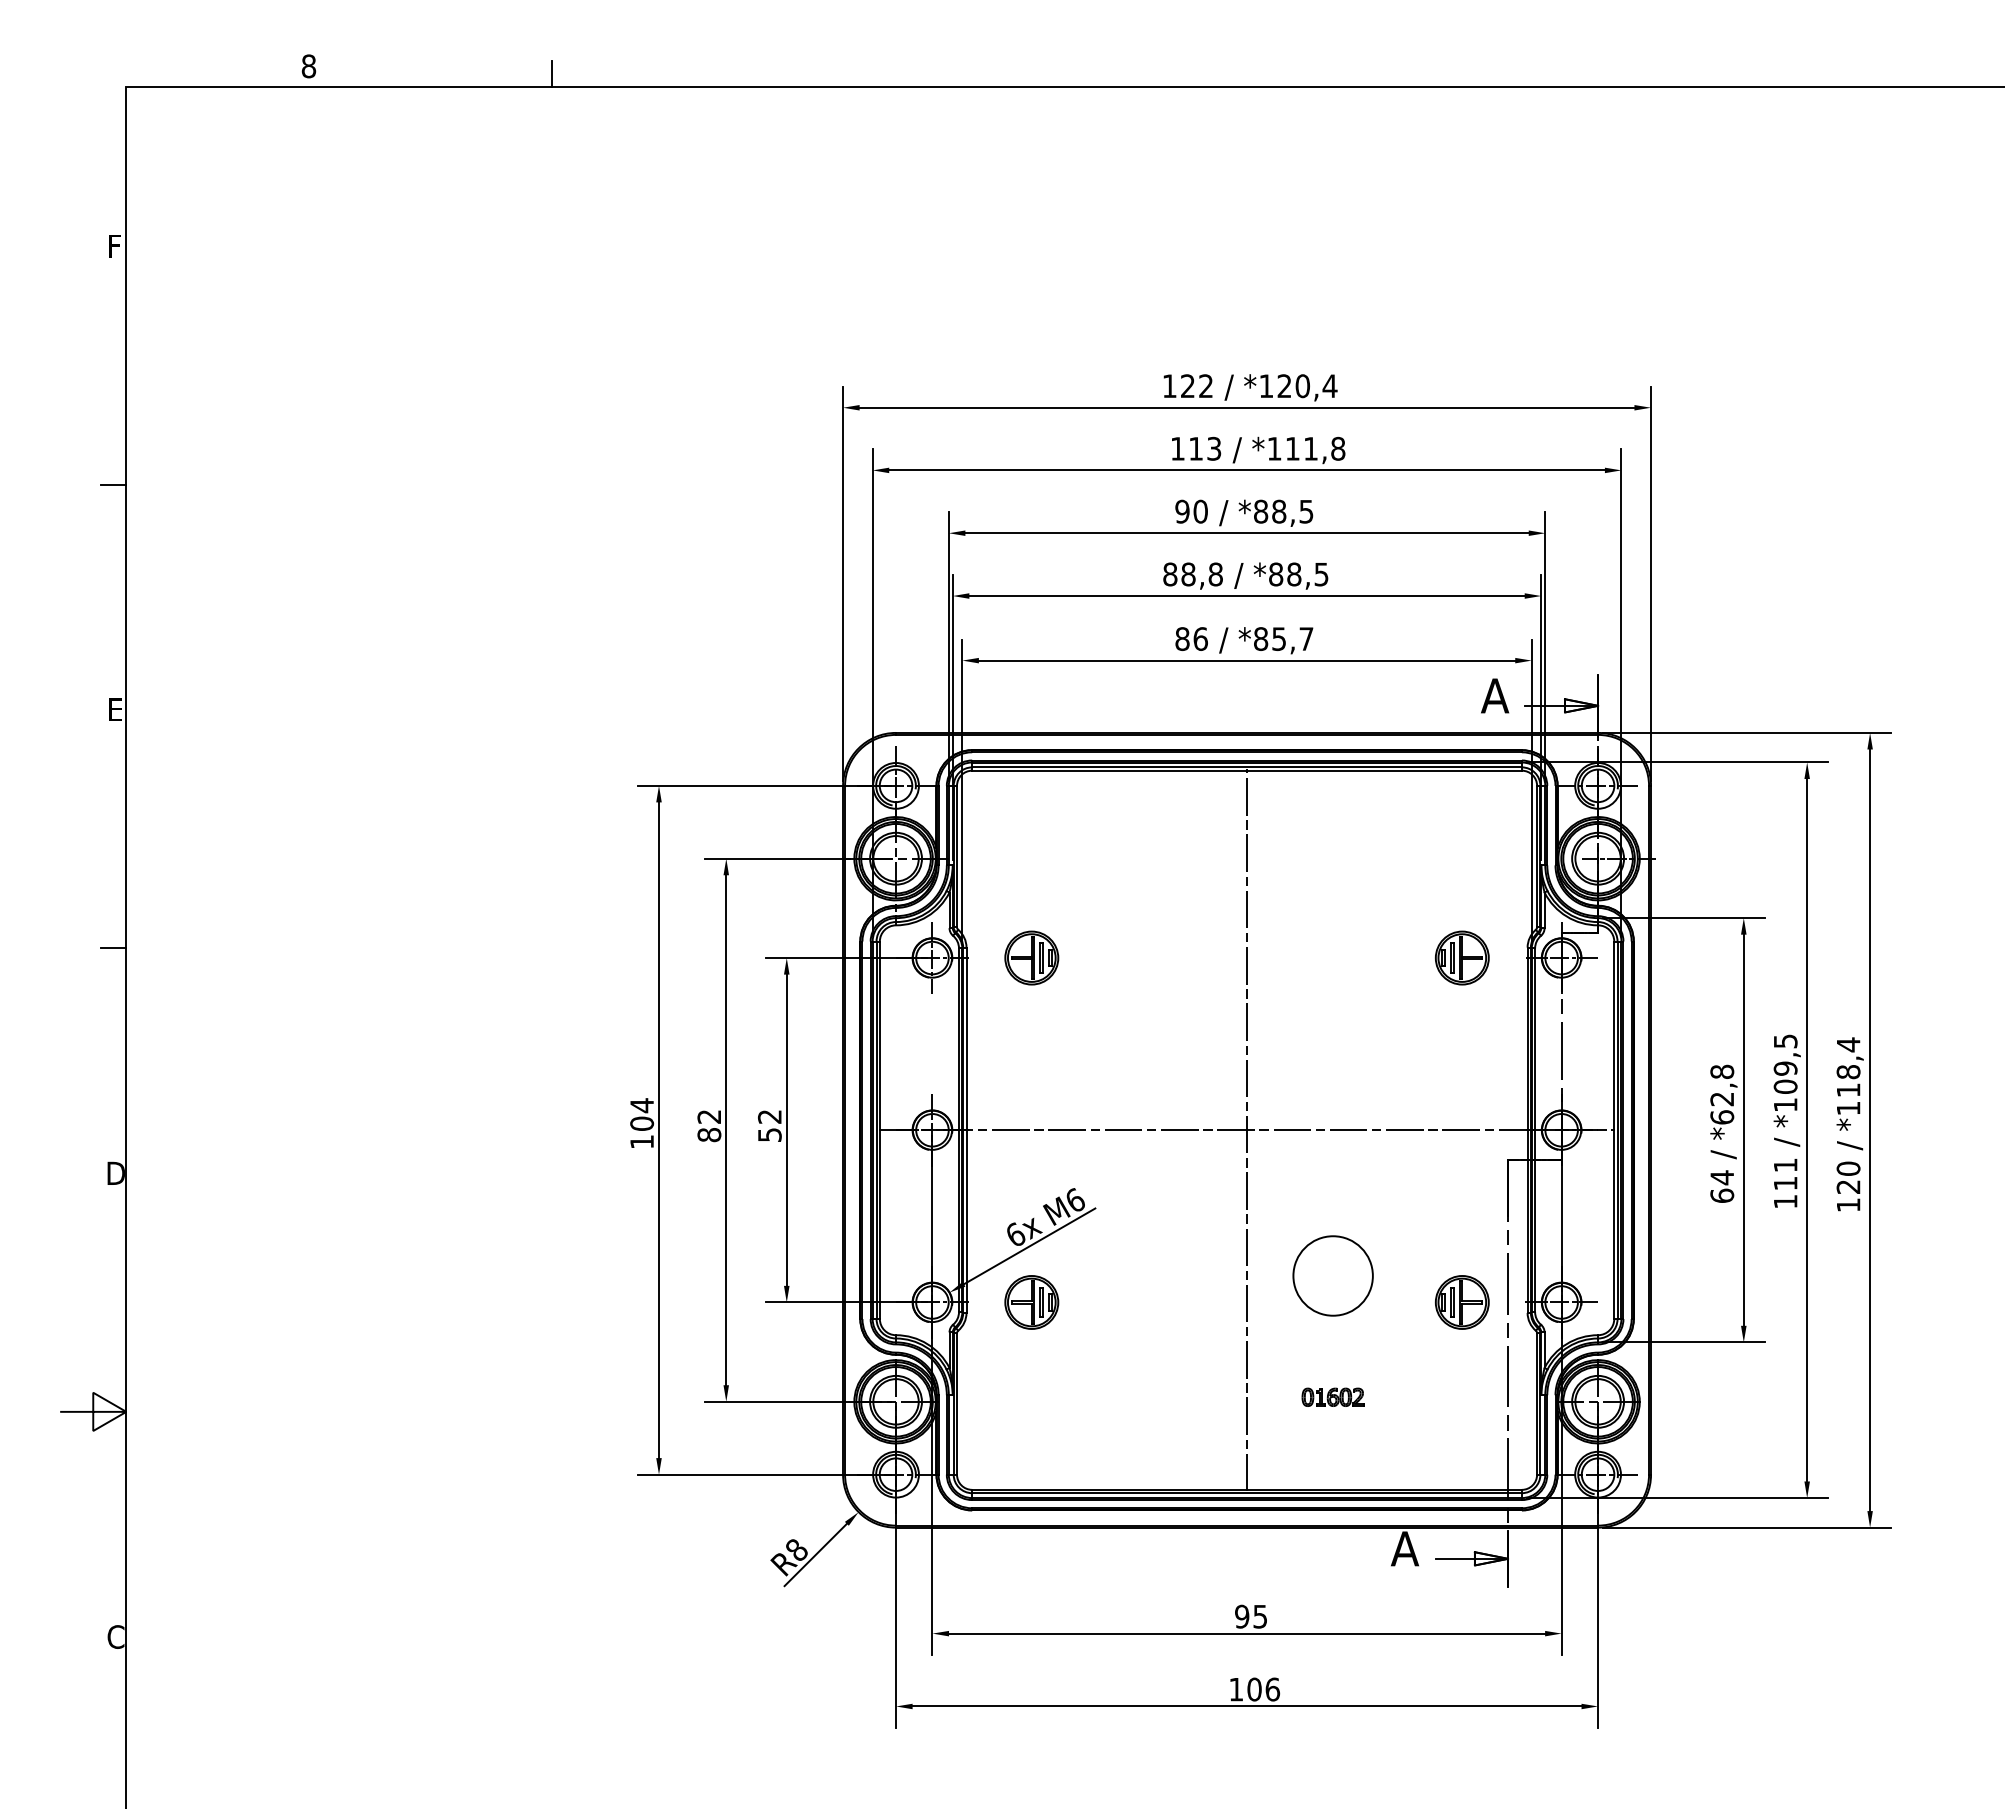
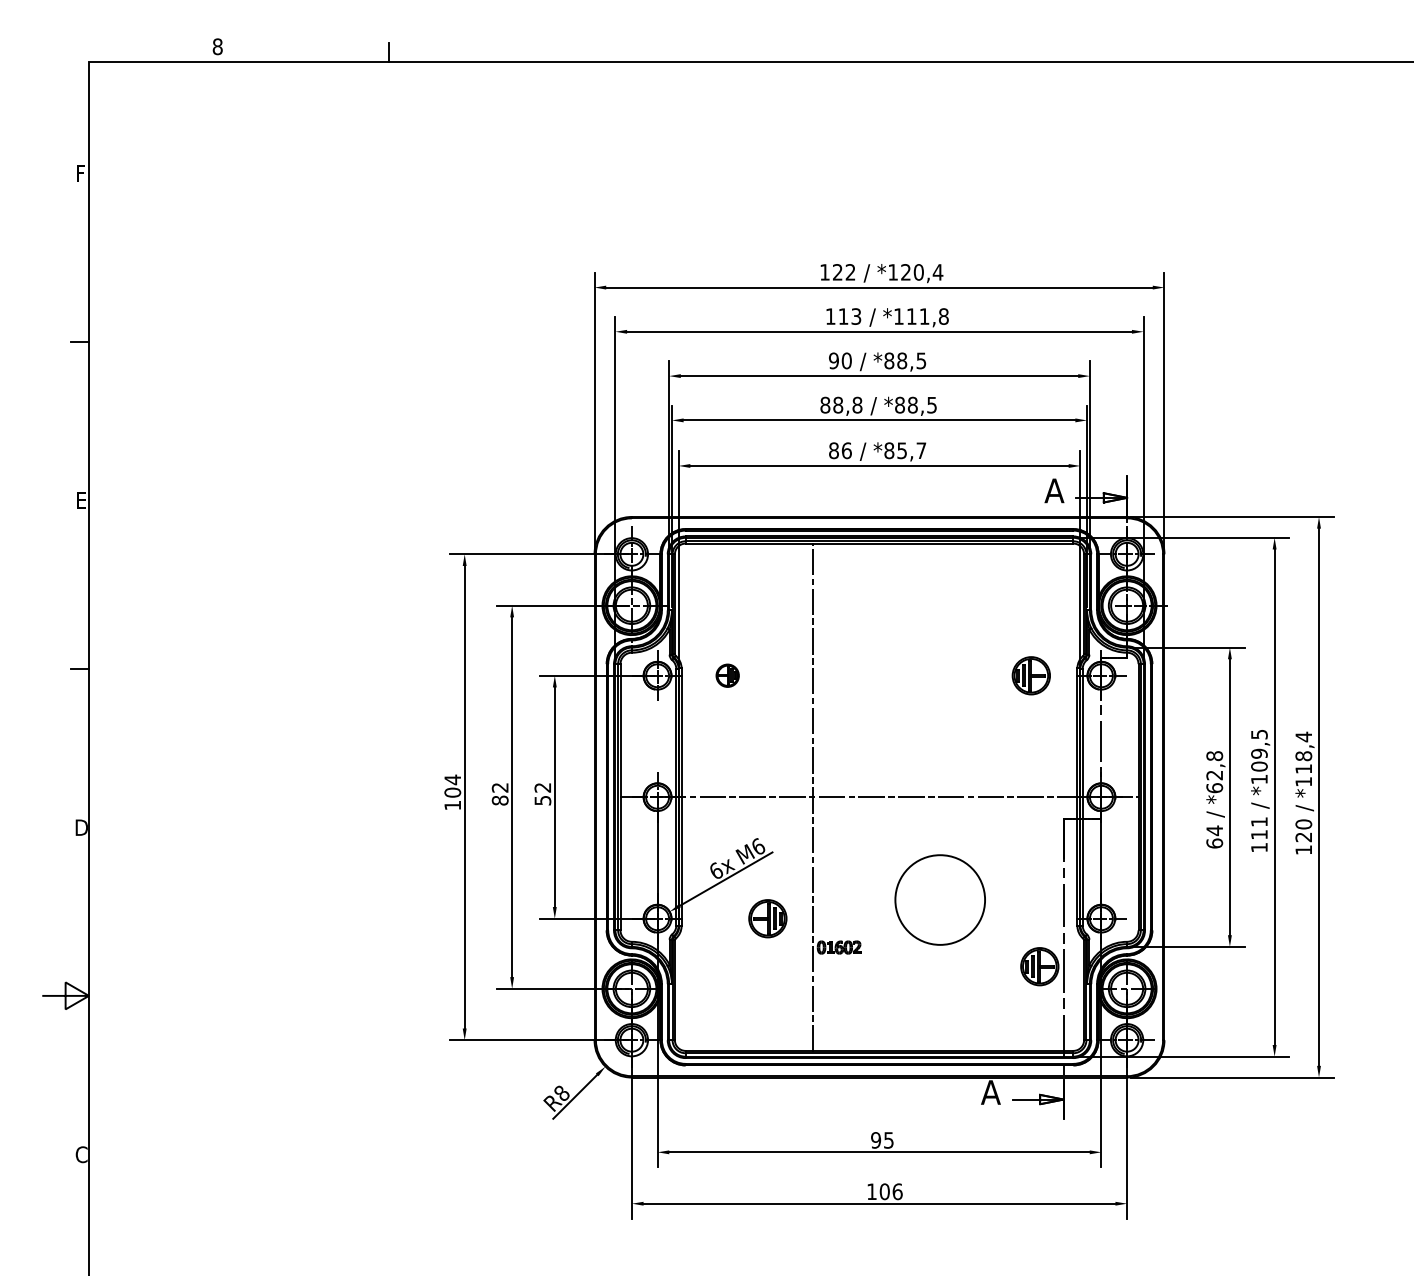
part: (1031, 957) -> (727, 675), size x0.6
line: (1247, 1130) -> (812, 797), moved
circle: (1332, 1275) -> (939, 899), size x1.6
part: (1031, 1302) -> (767, 918), moved
part: (1461, 1302) -> (1039, 966), moved
part: (1332, 1396) -> (838, 946), moved

